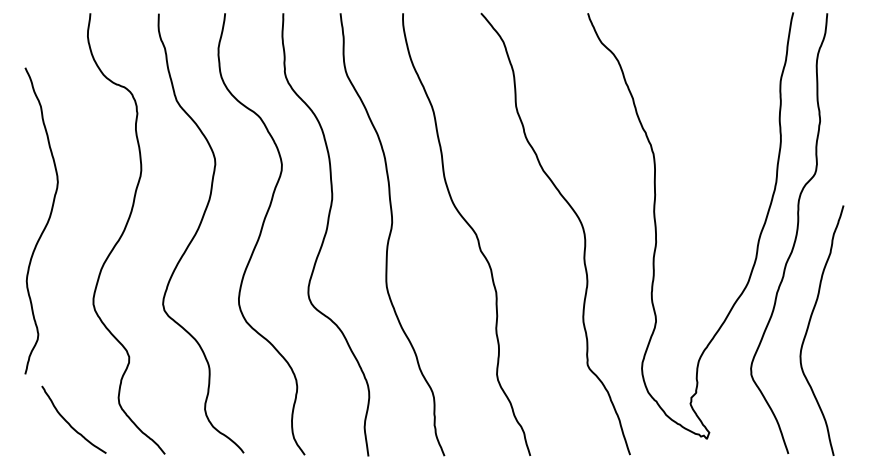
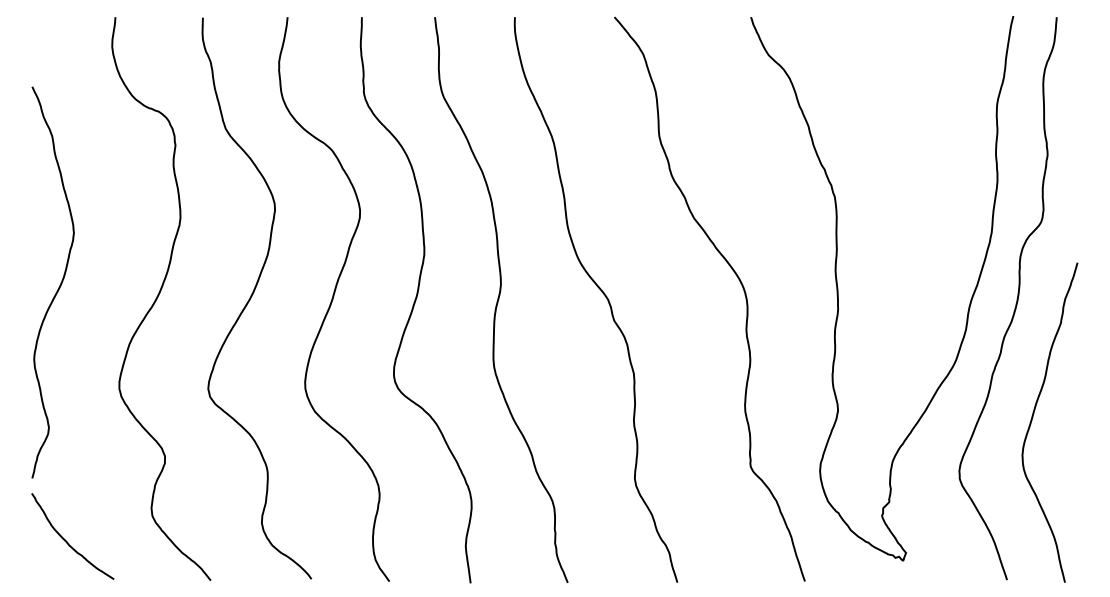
curve: (69, 423) -> (67, 541), moved

